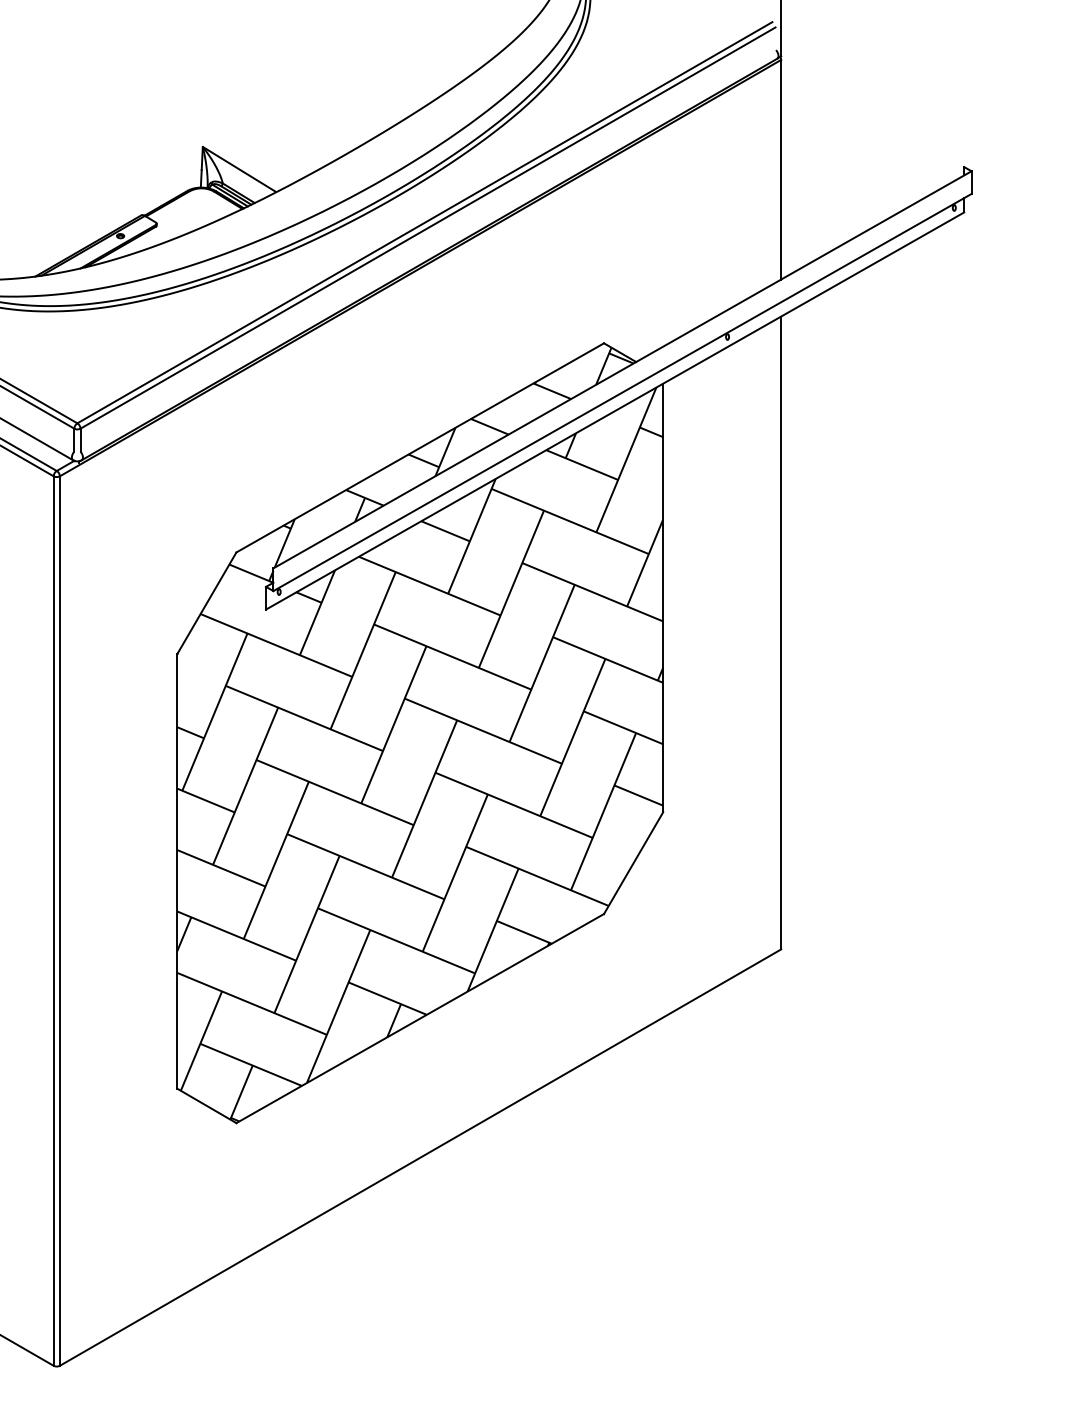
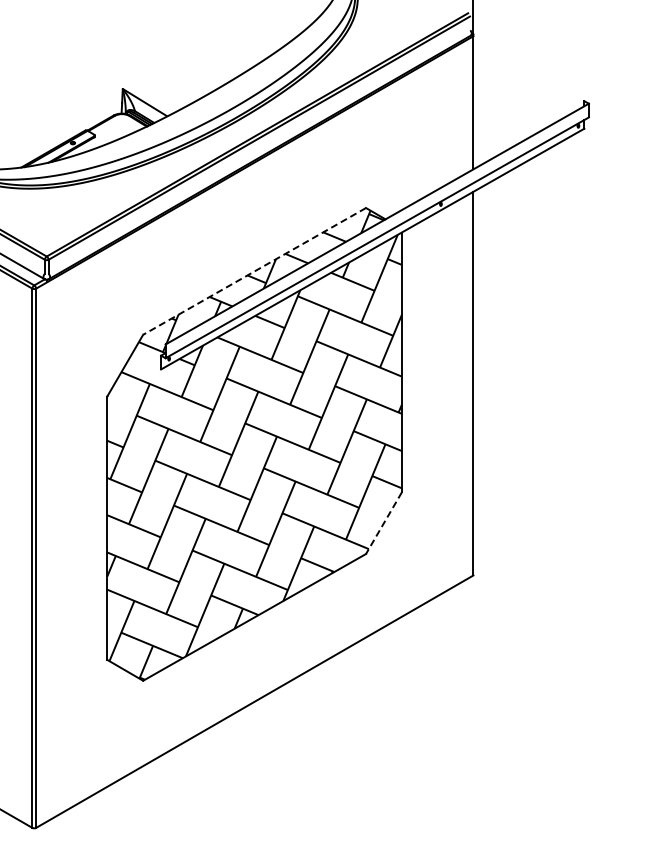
line: (420, 448) -> (254, 271), solid -> dashed
line: (632, 863) -> (383, 523), solid -> dashed

